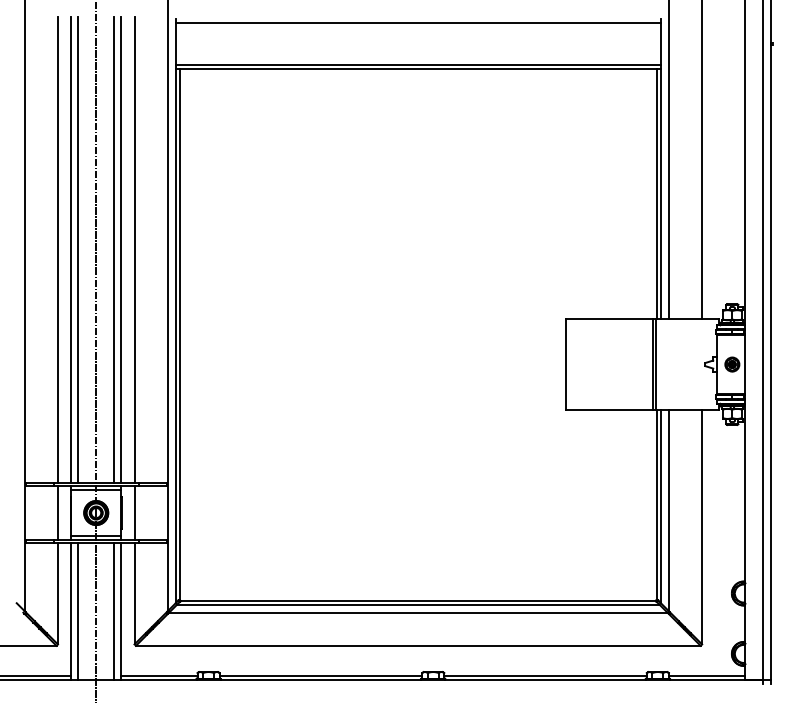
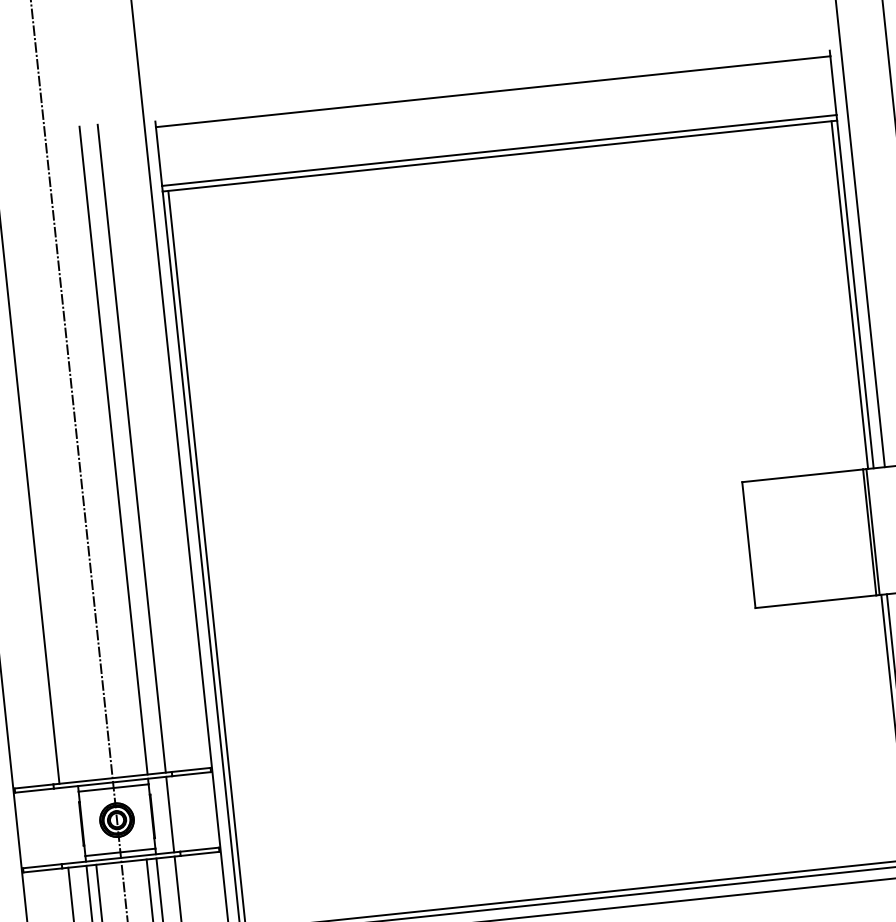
line: (71, 249) -> (44, 457), removed
line: (78, 249) -> (53, 456), removed
line: (114, 249) -> (103, 451), removed
line: (58, 512) -> (64, 824), removed

